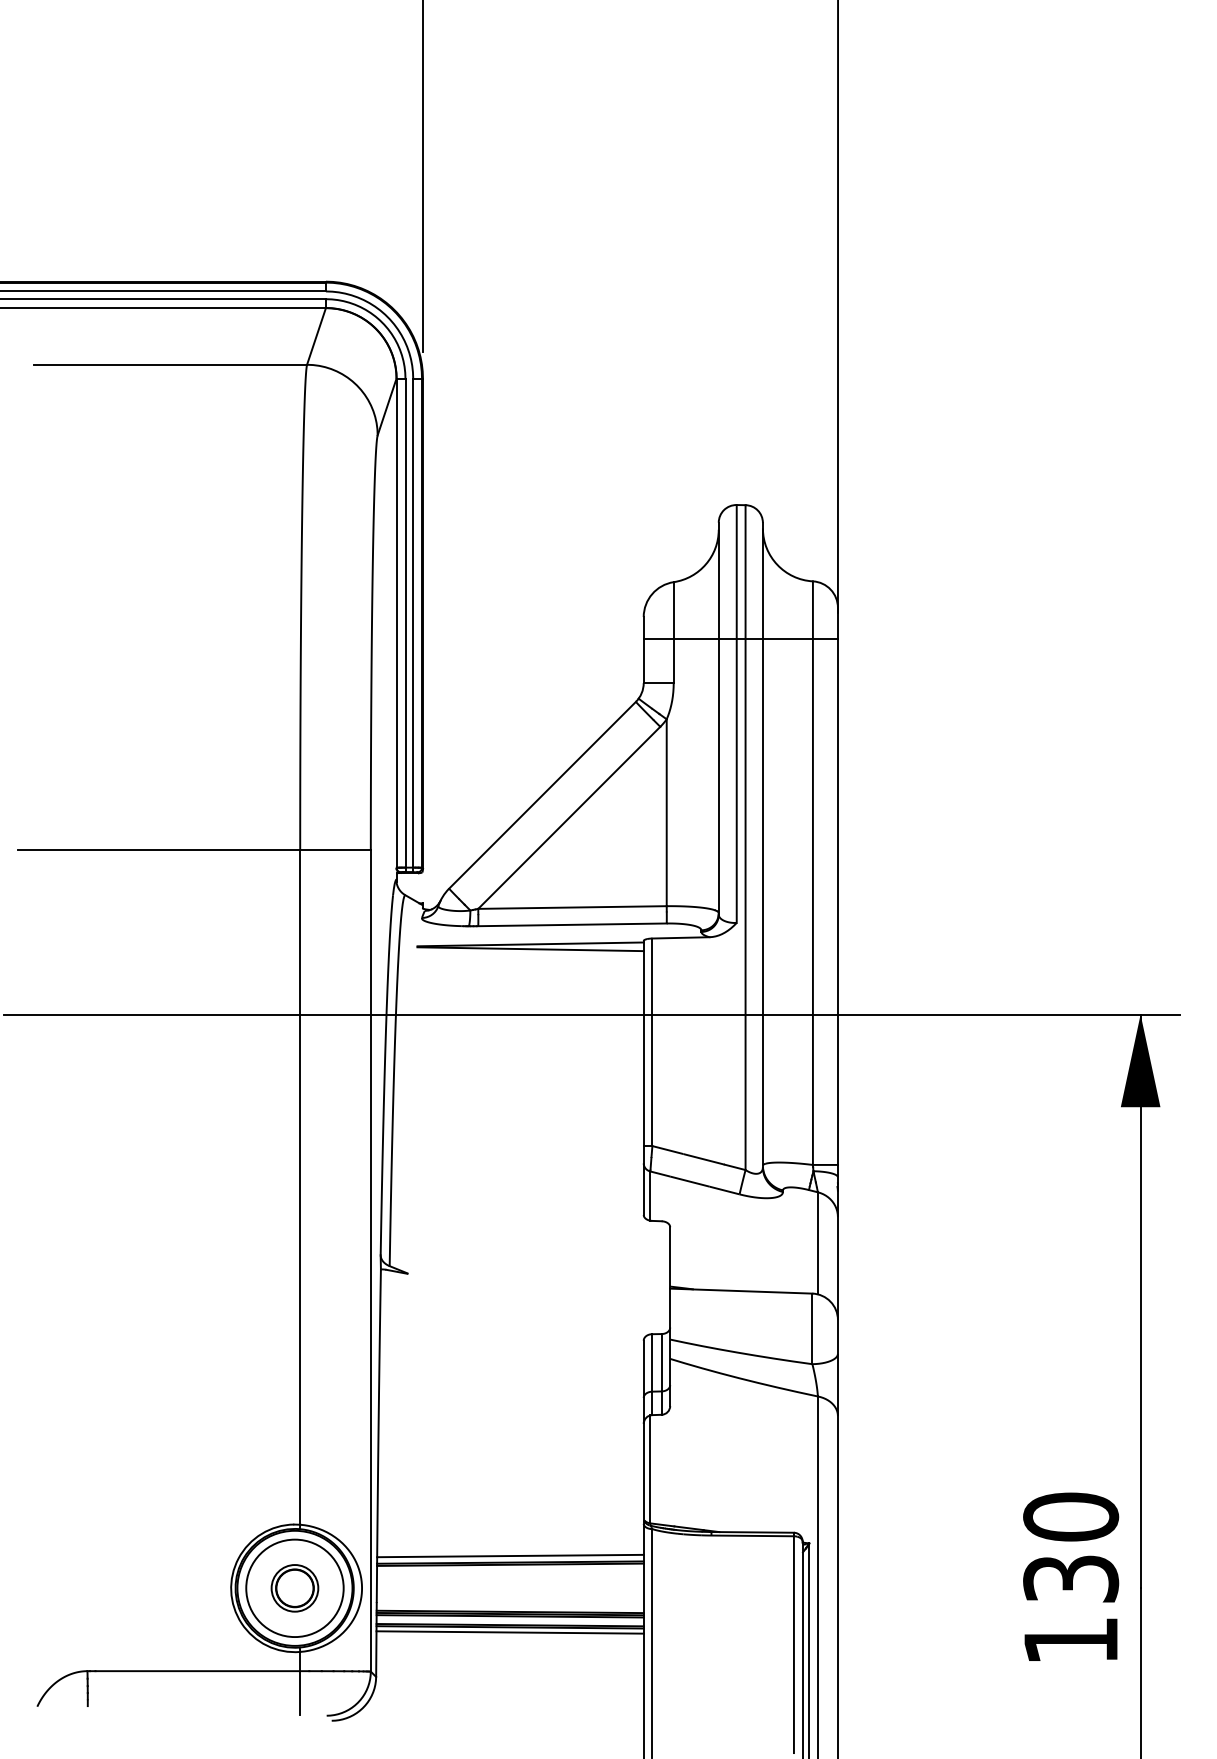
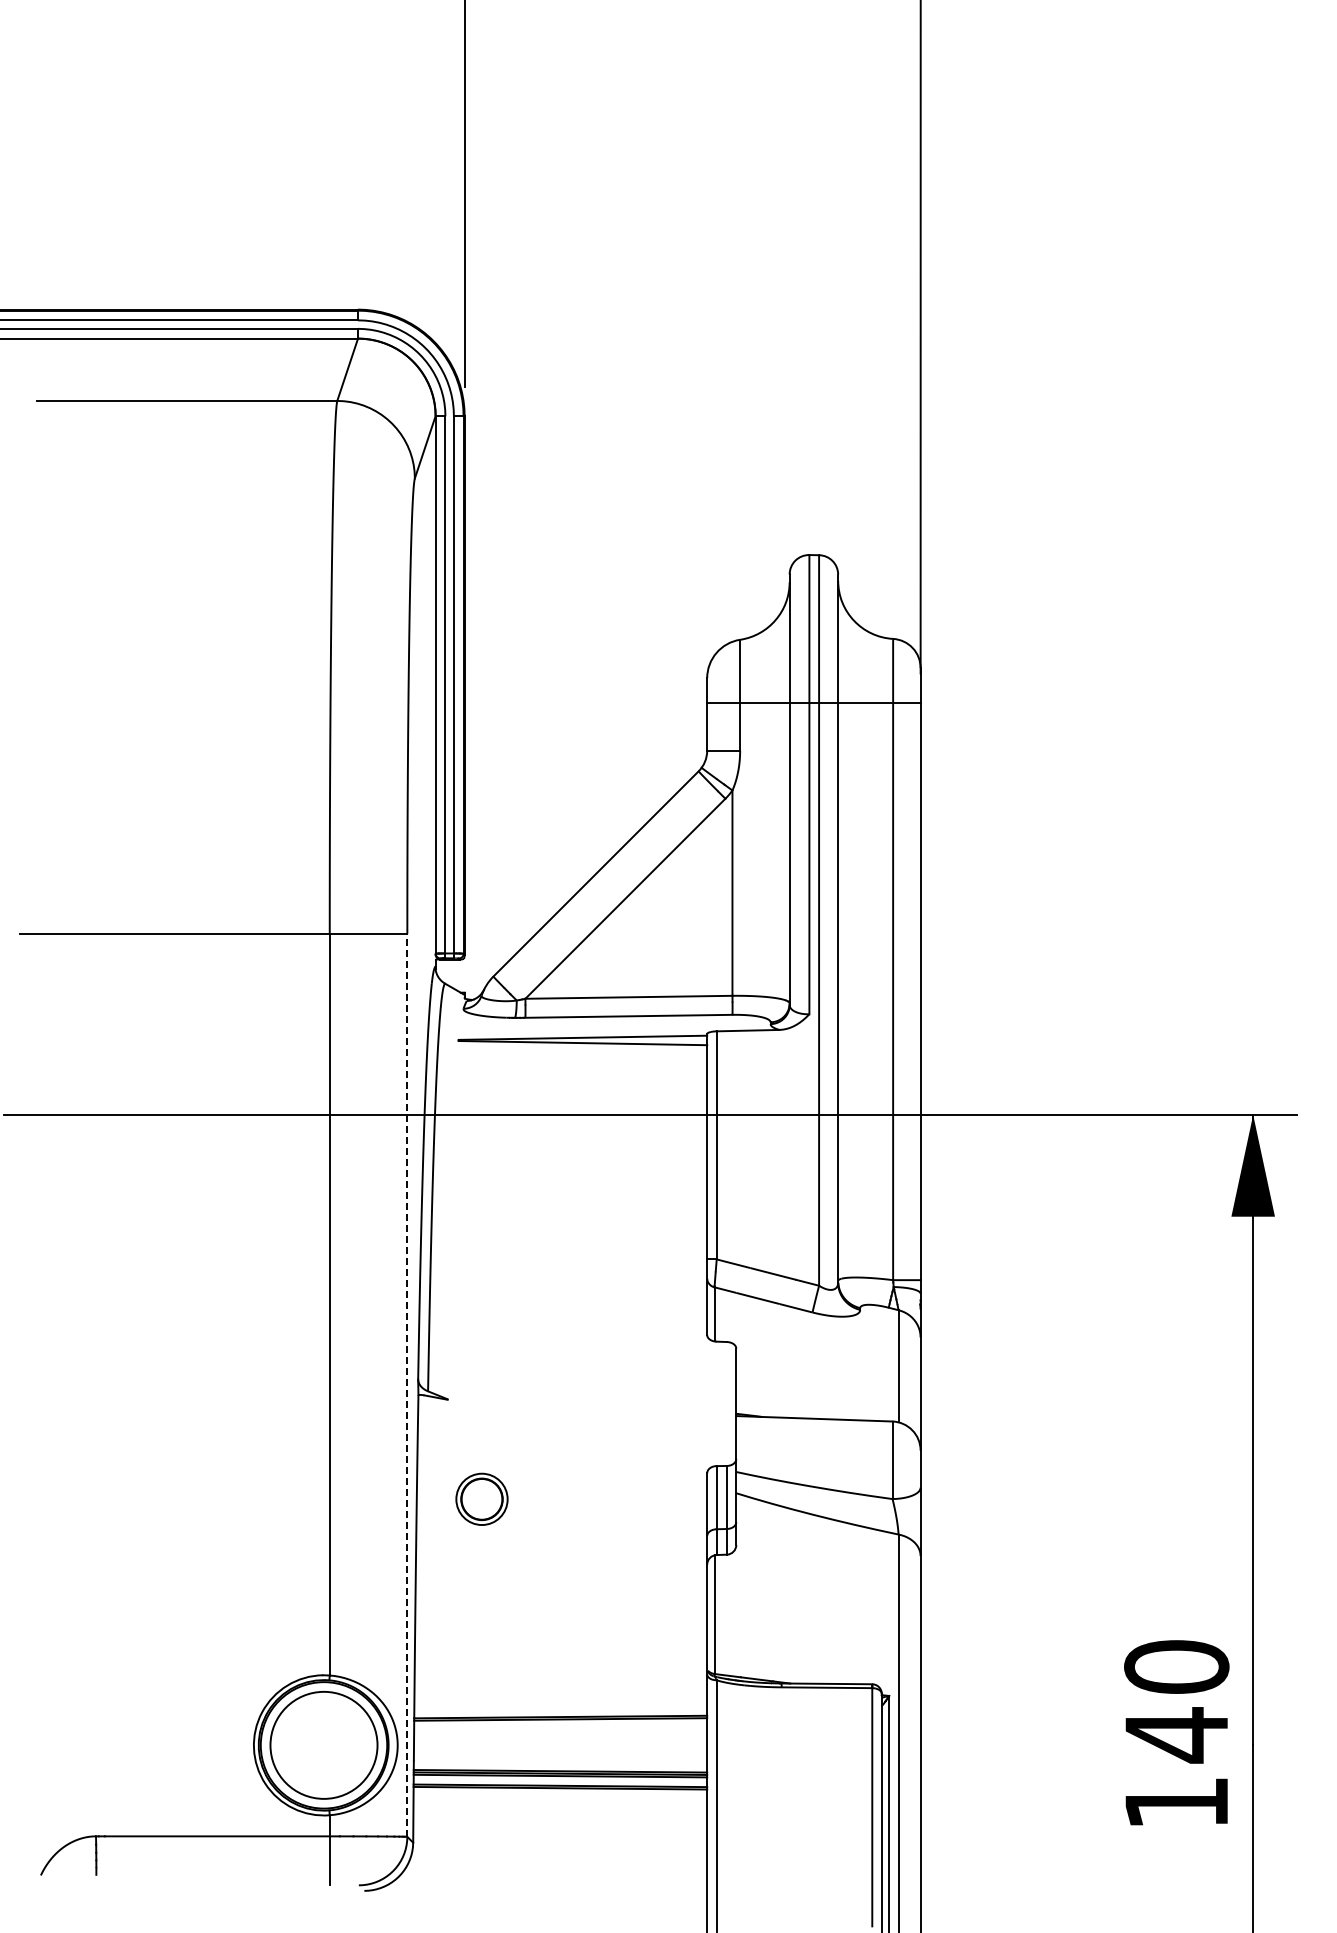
line: (370, 1260) -> (407, 1385), solid -> dashed
line: (510, 1555) -> (560, 1709), removed
text: (1070, 1579) -> (1176, 1735), 130 -> 140
part: (294, 1587) -> (481, 1498), moved
line: (510, 1632) -> (560, 1793), removed

